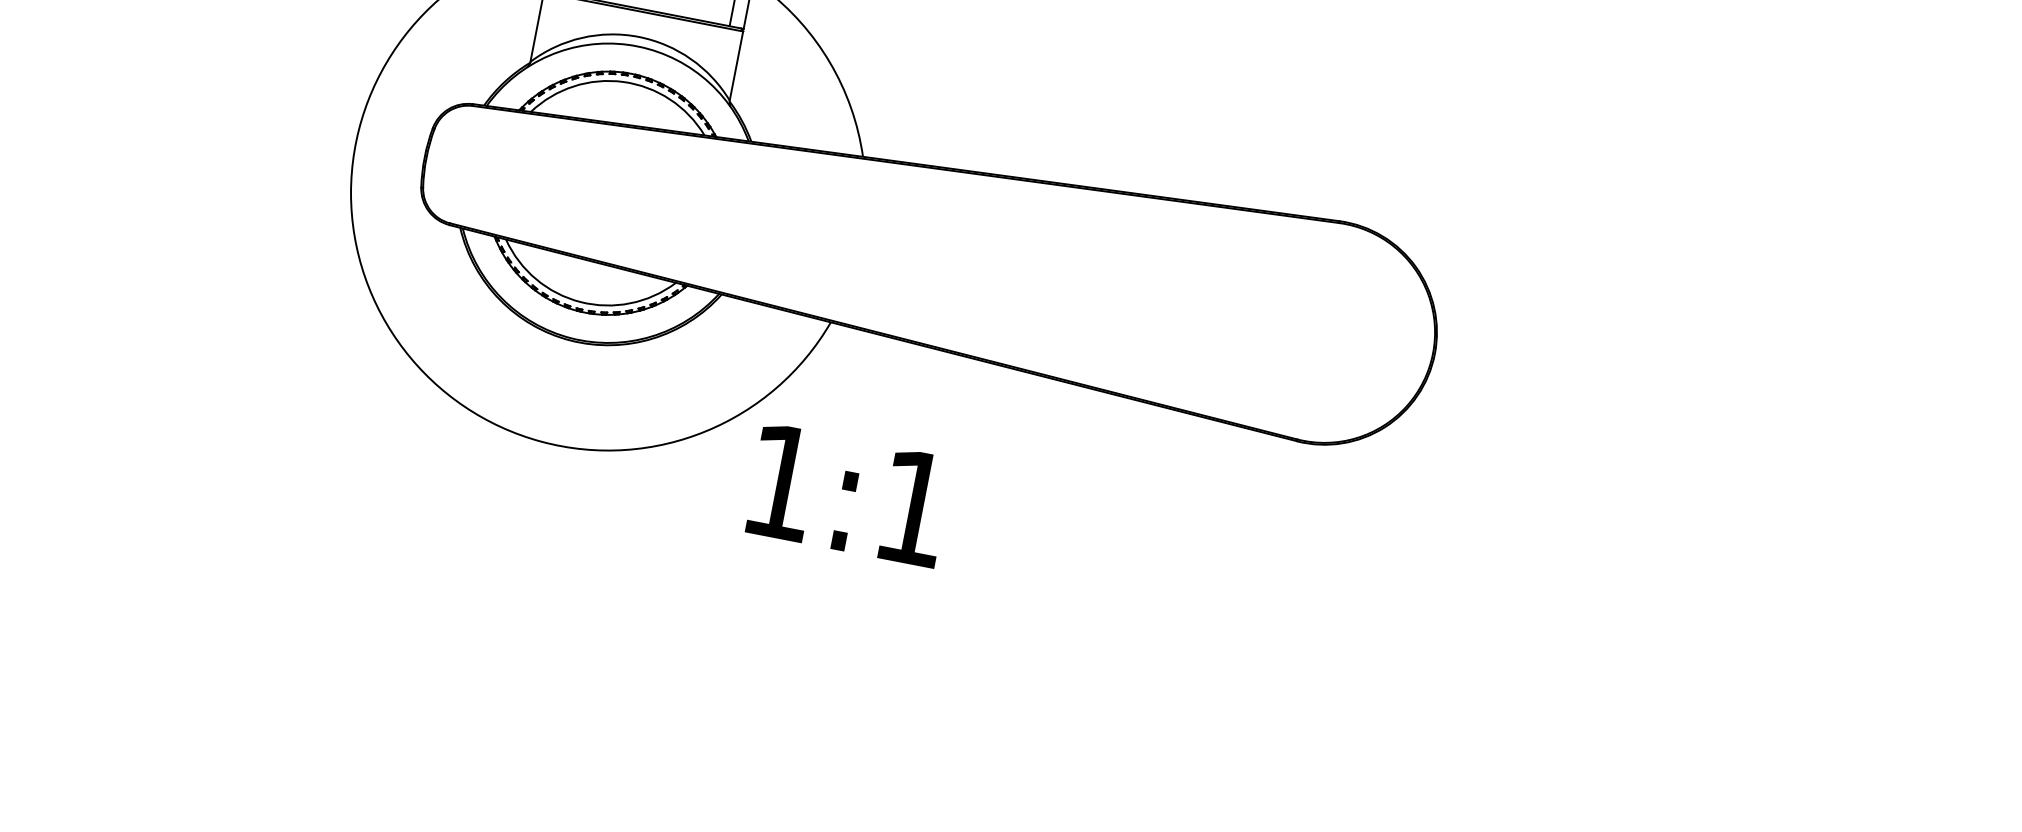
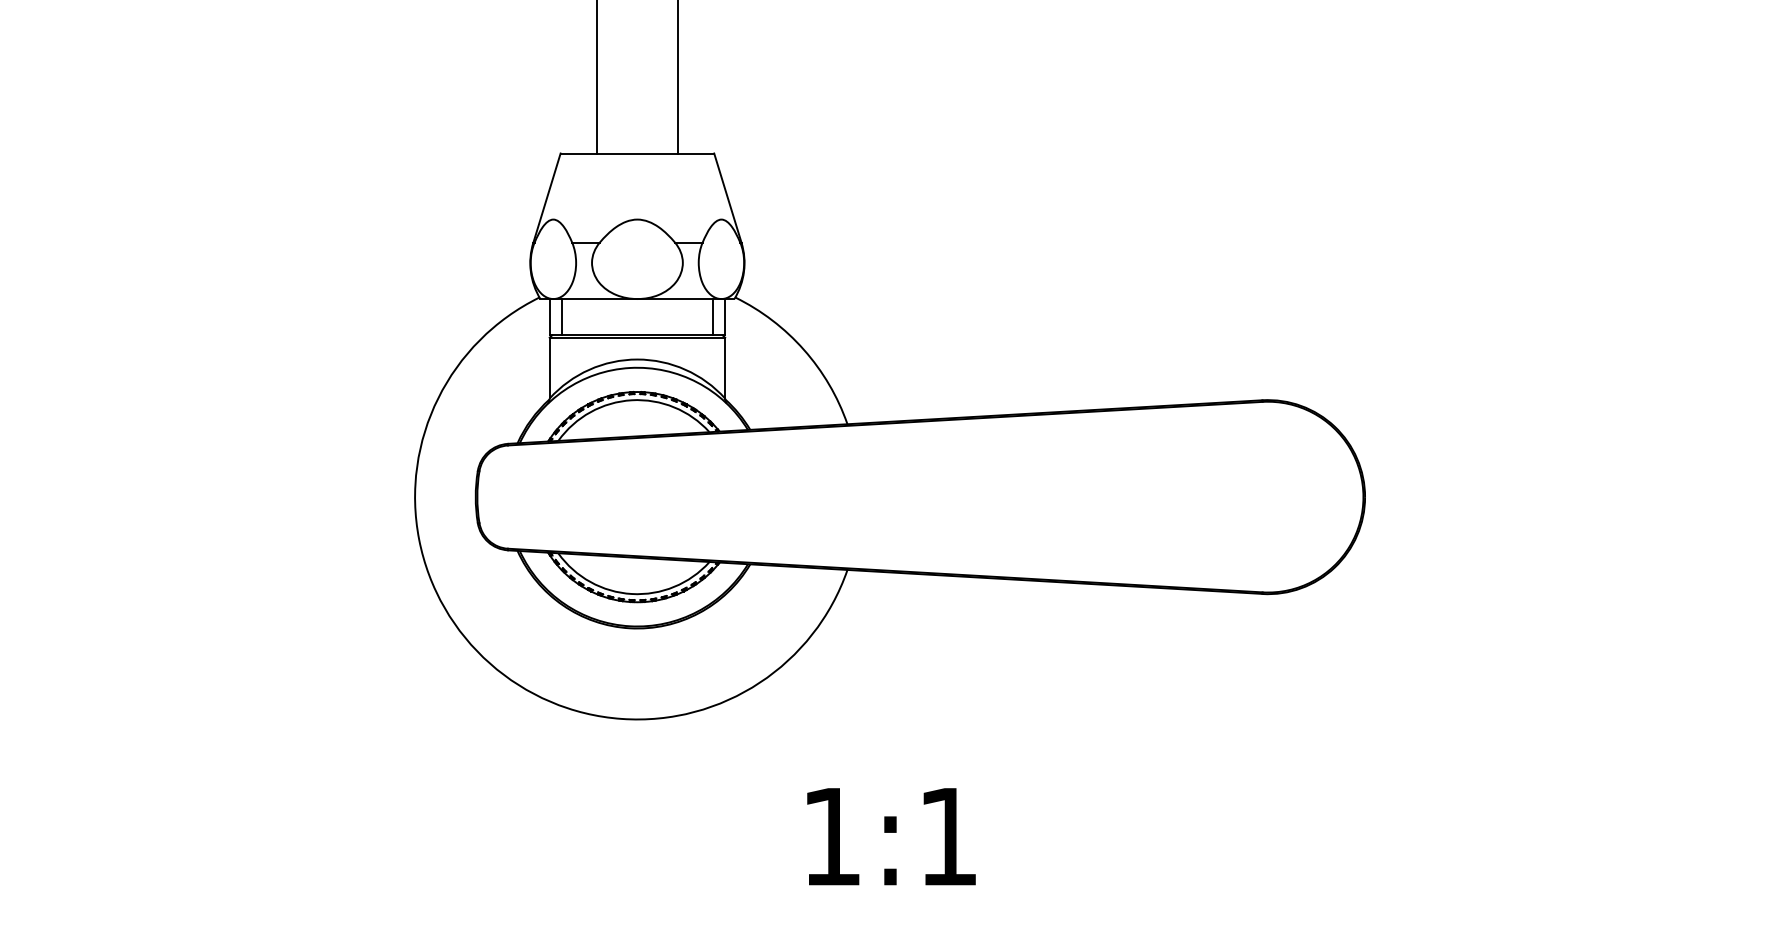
text: (849, 495) -> (891, 836), moved

